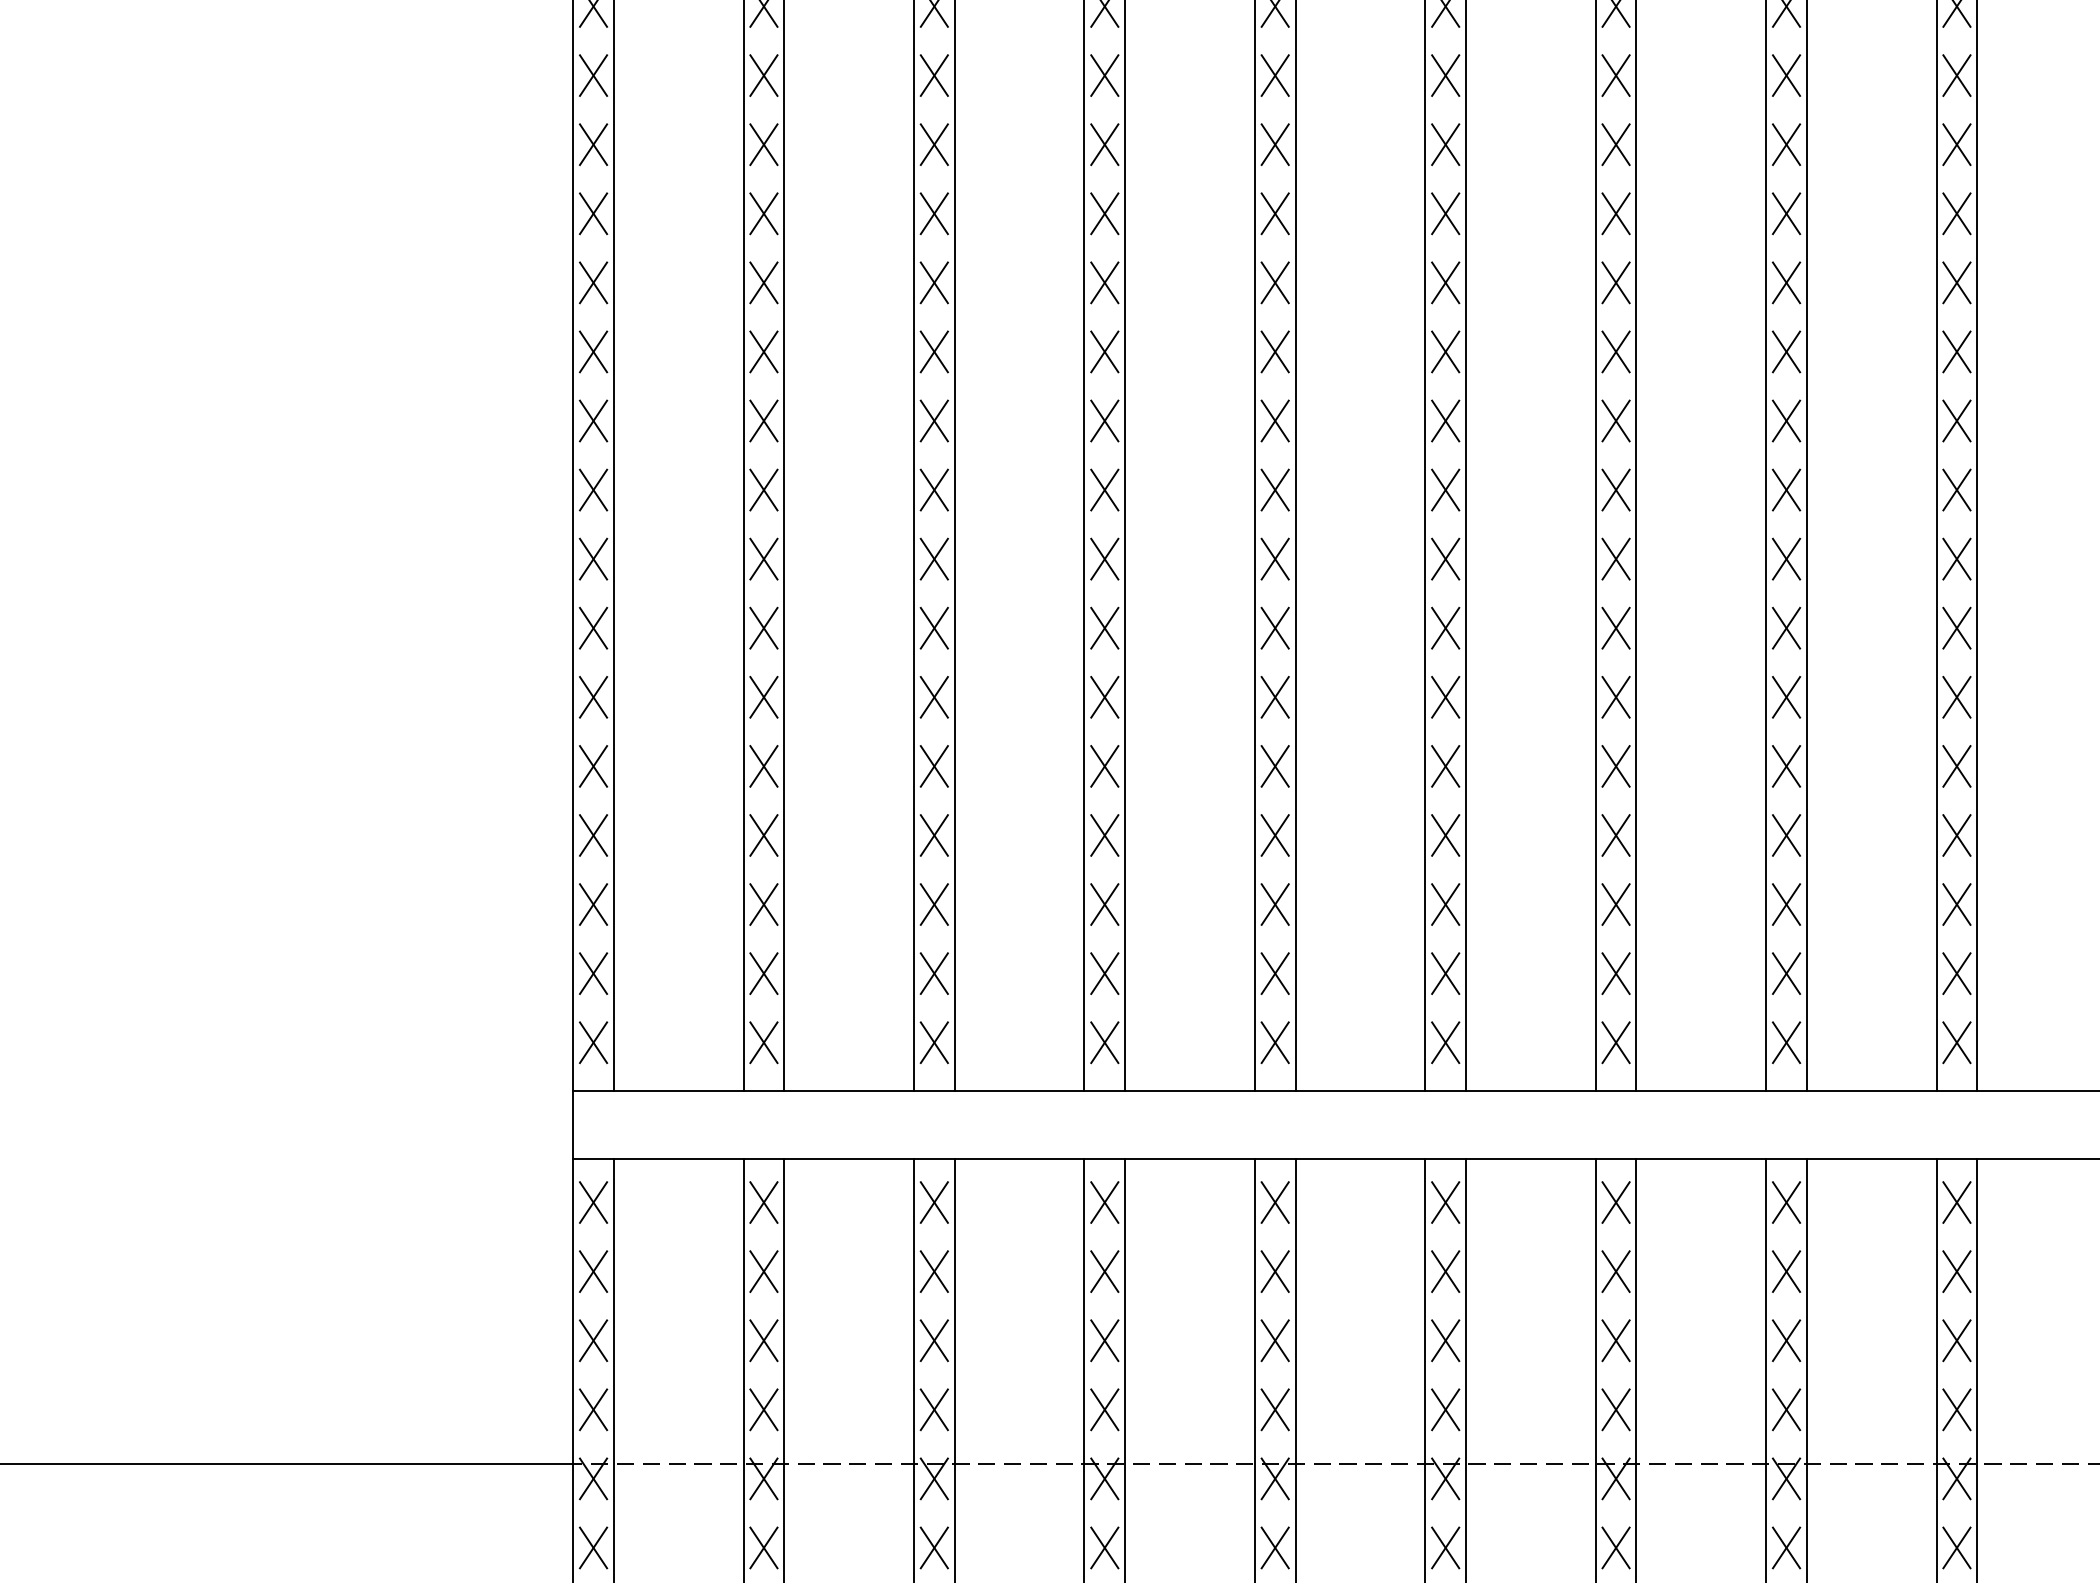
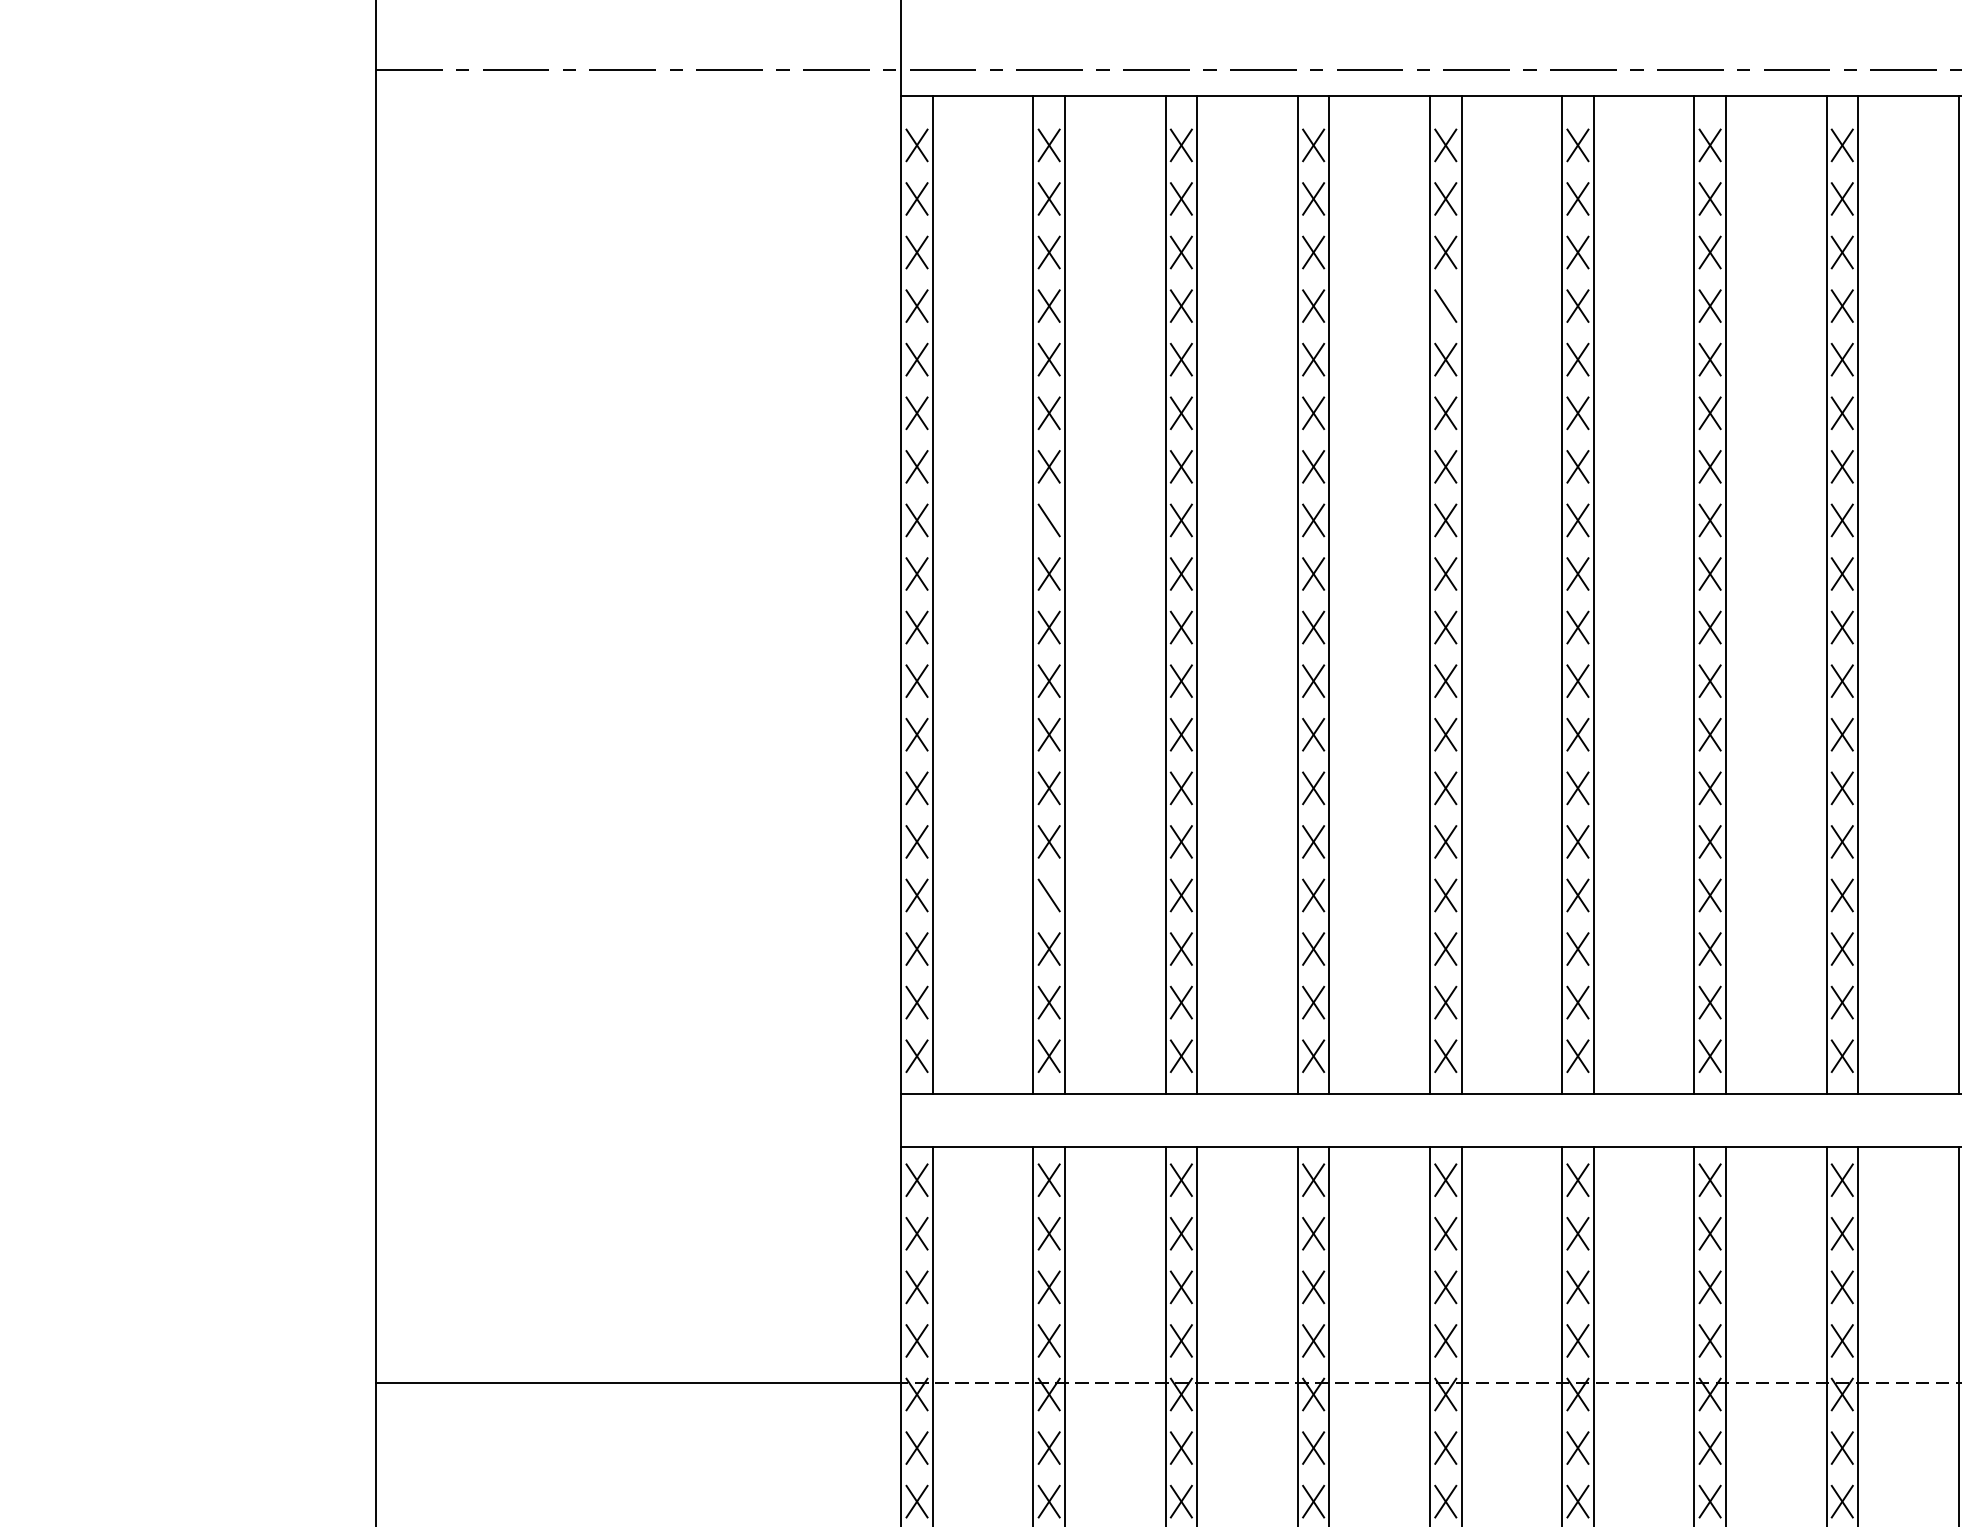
line: (1274, 74) -> (1445, 305), removed
line: (763, 352) -> (1048, 520), removed
line: (763, 835) -> (1048, 895), removed

